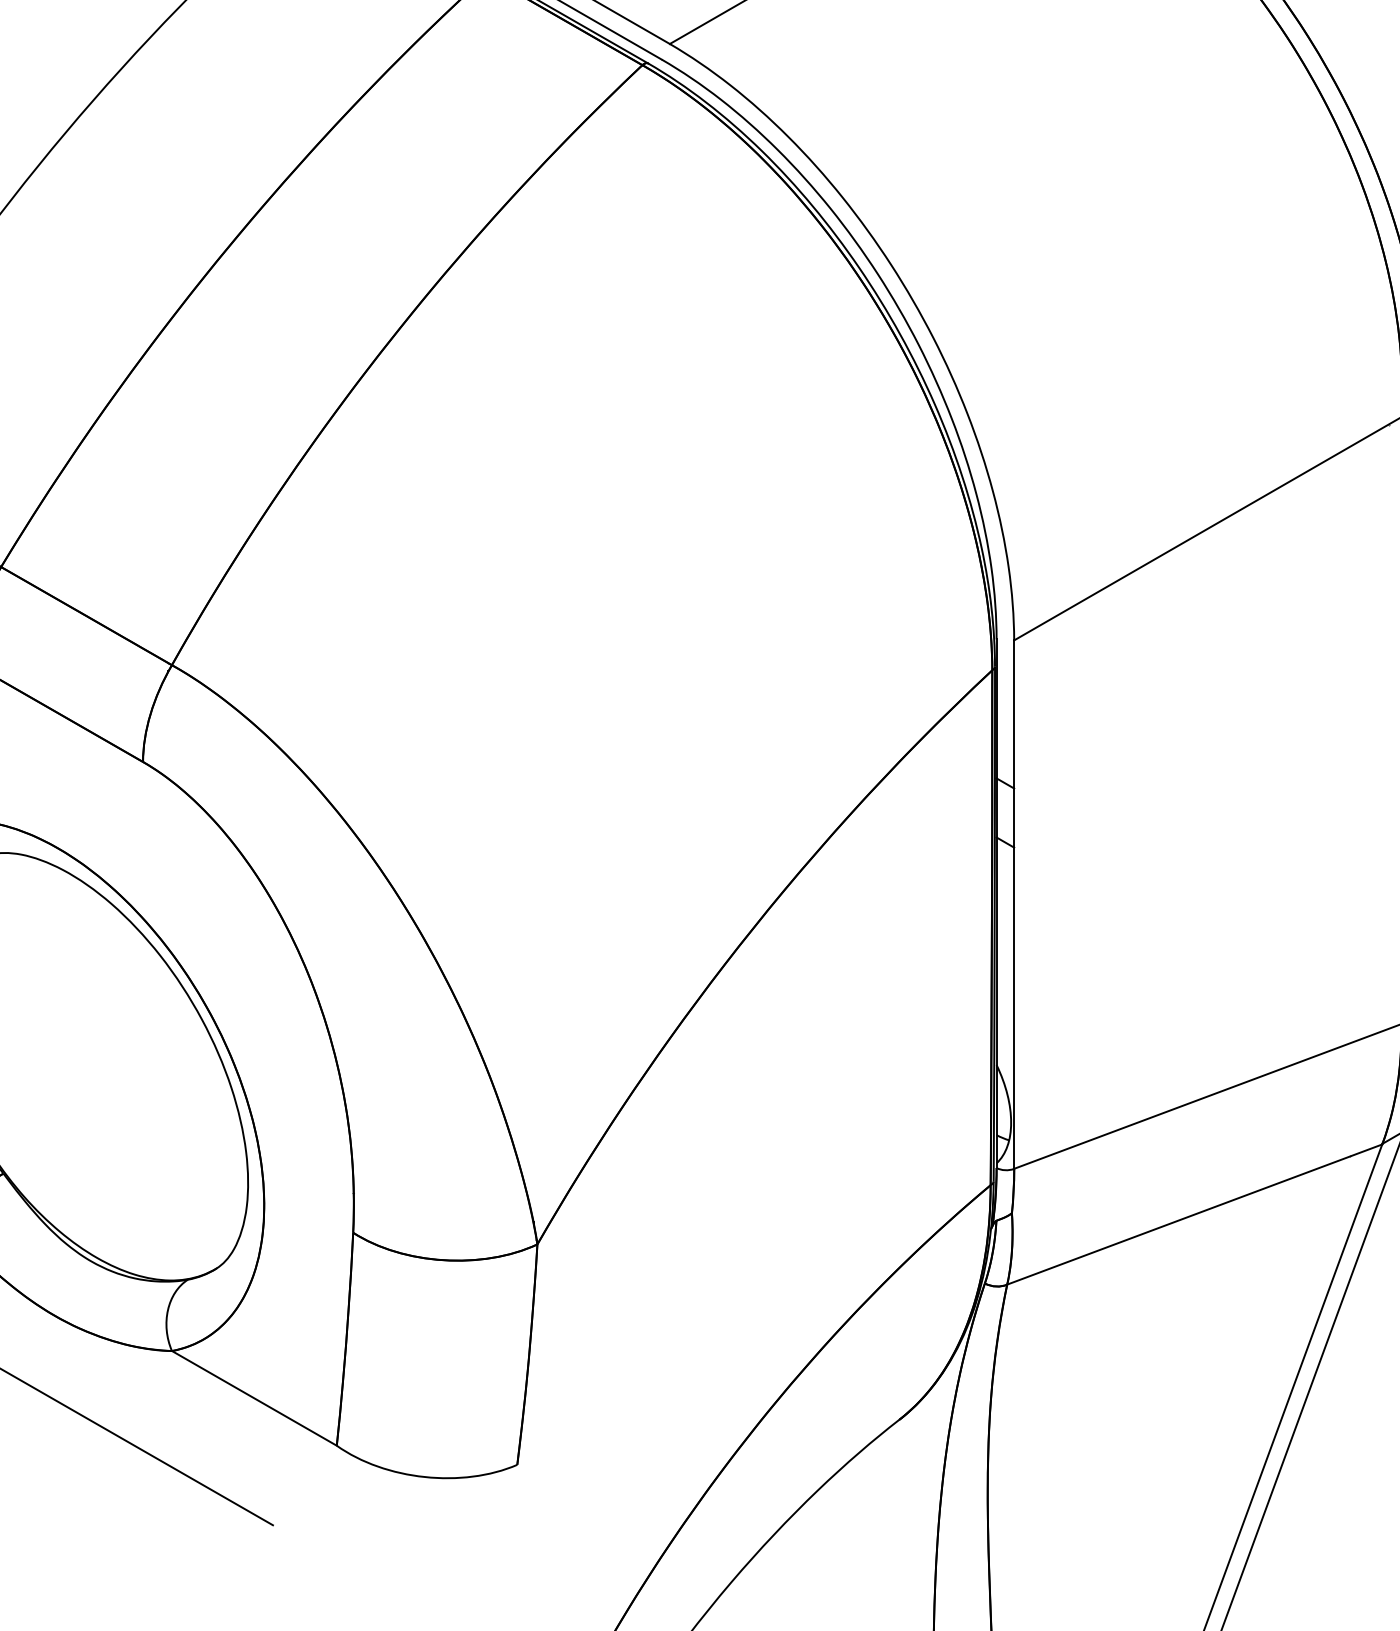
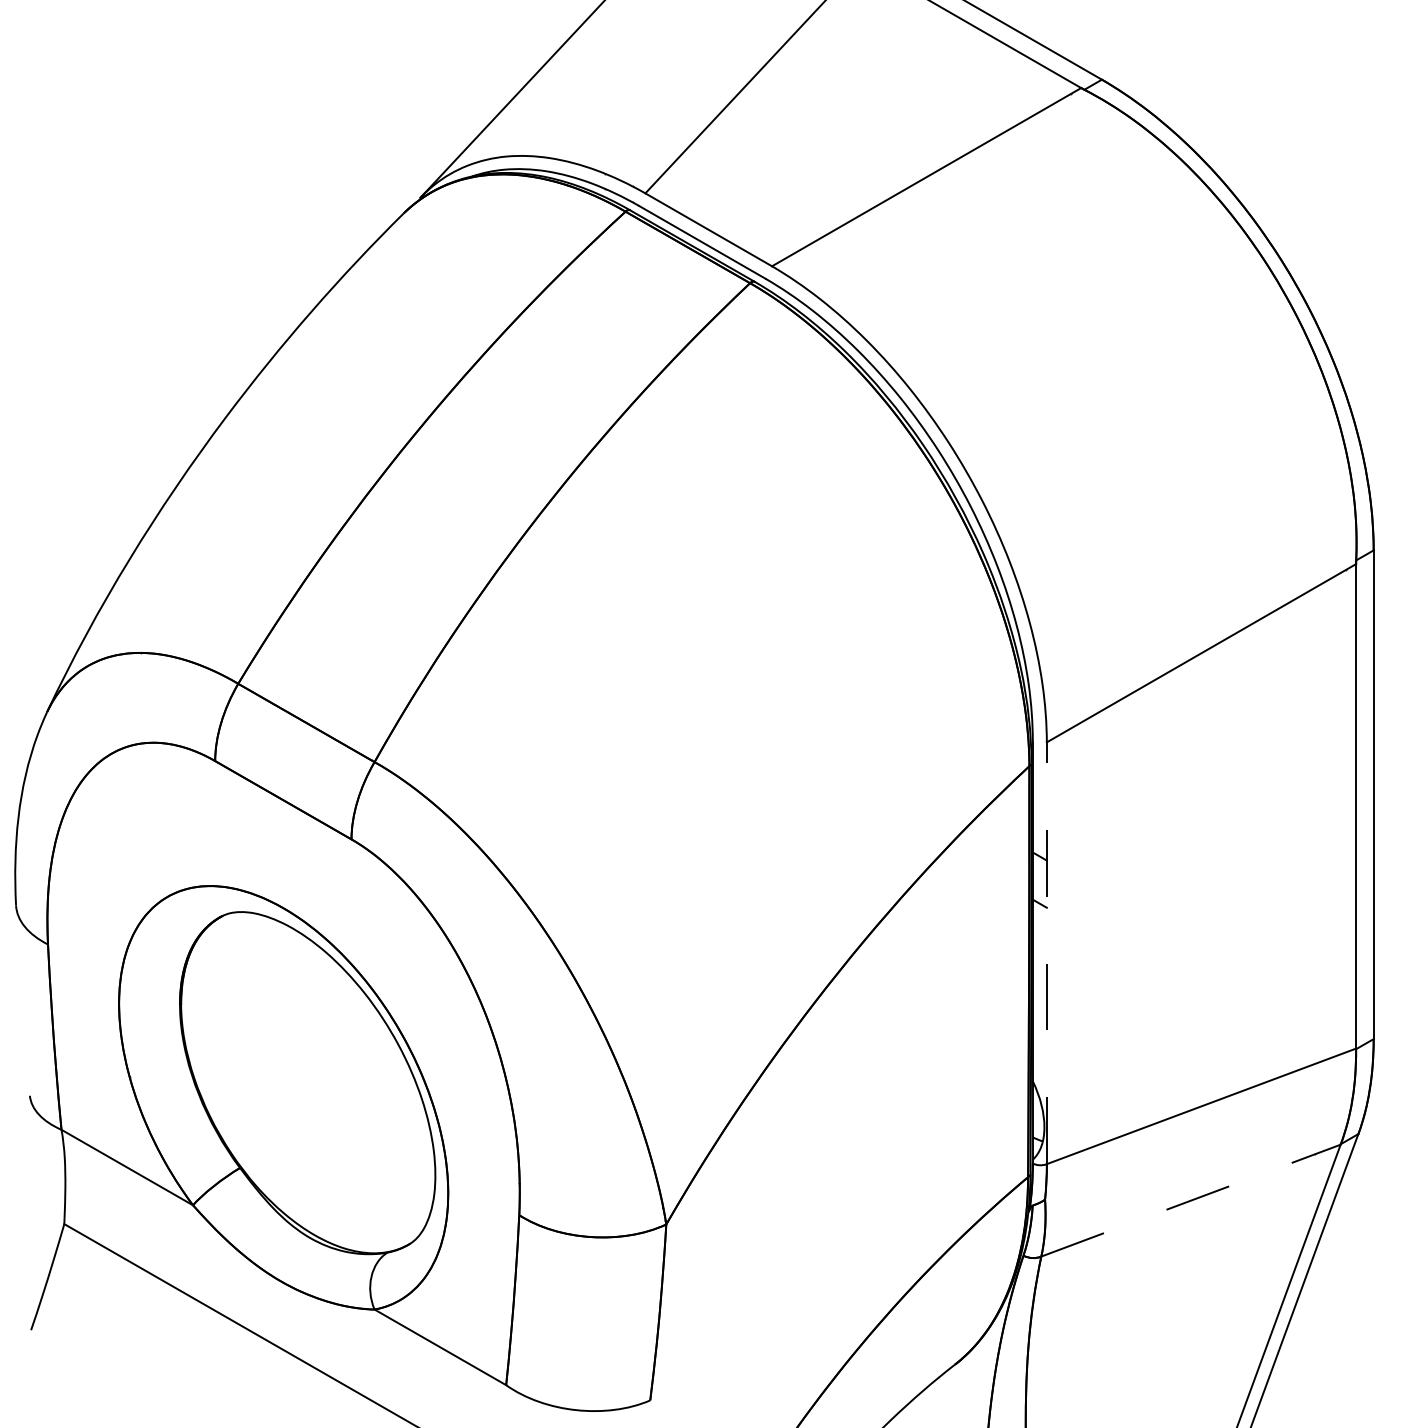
line: (1013, 904) -> (1046, 953), solid -> dashed
line: (1194, 1214) -> (1190, 1200), solid -> dashed

